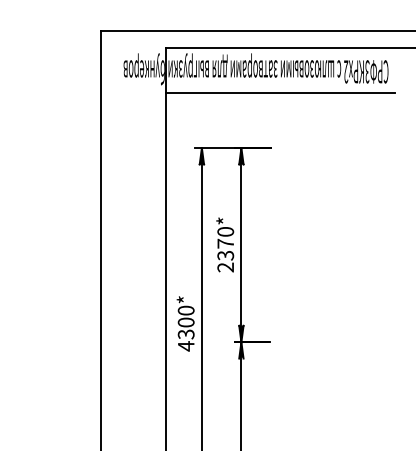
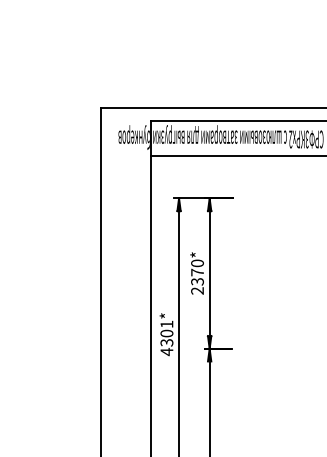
text: (185, 310) -> (166, 324), 4300* -> 4301*

